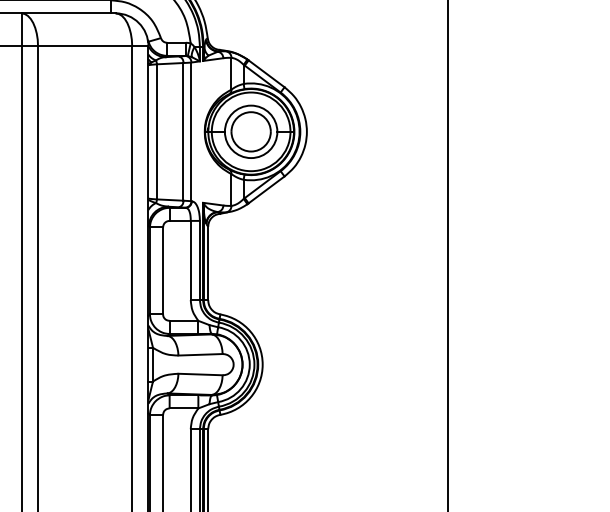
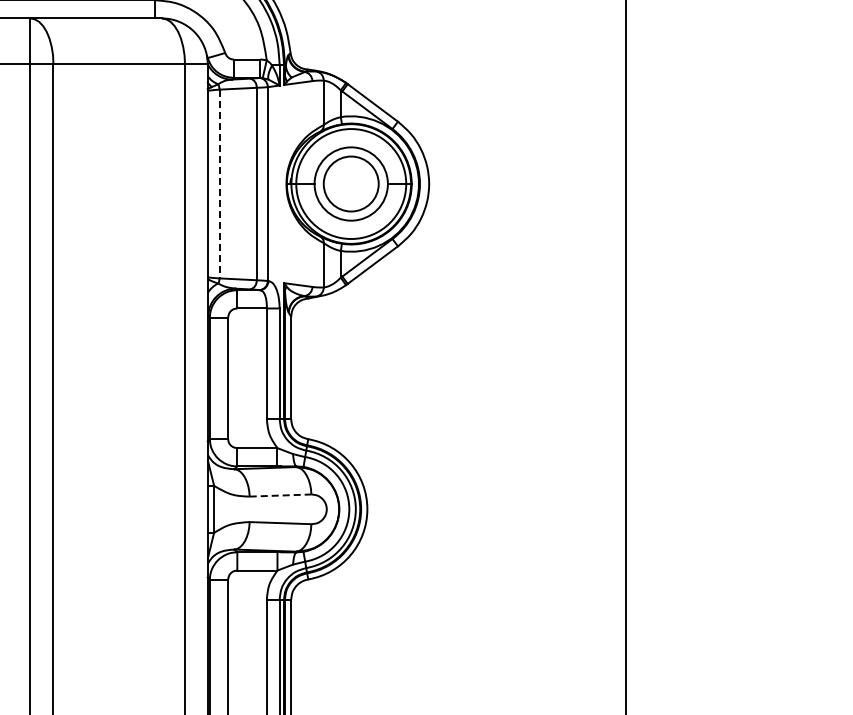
line: (156, 132) -> (219, 184), solid -> dashed
line: (200, 354) -> (280, 495), solid -> dashed

